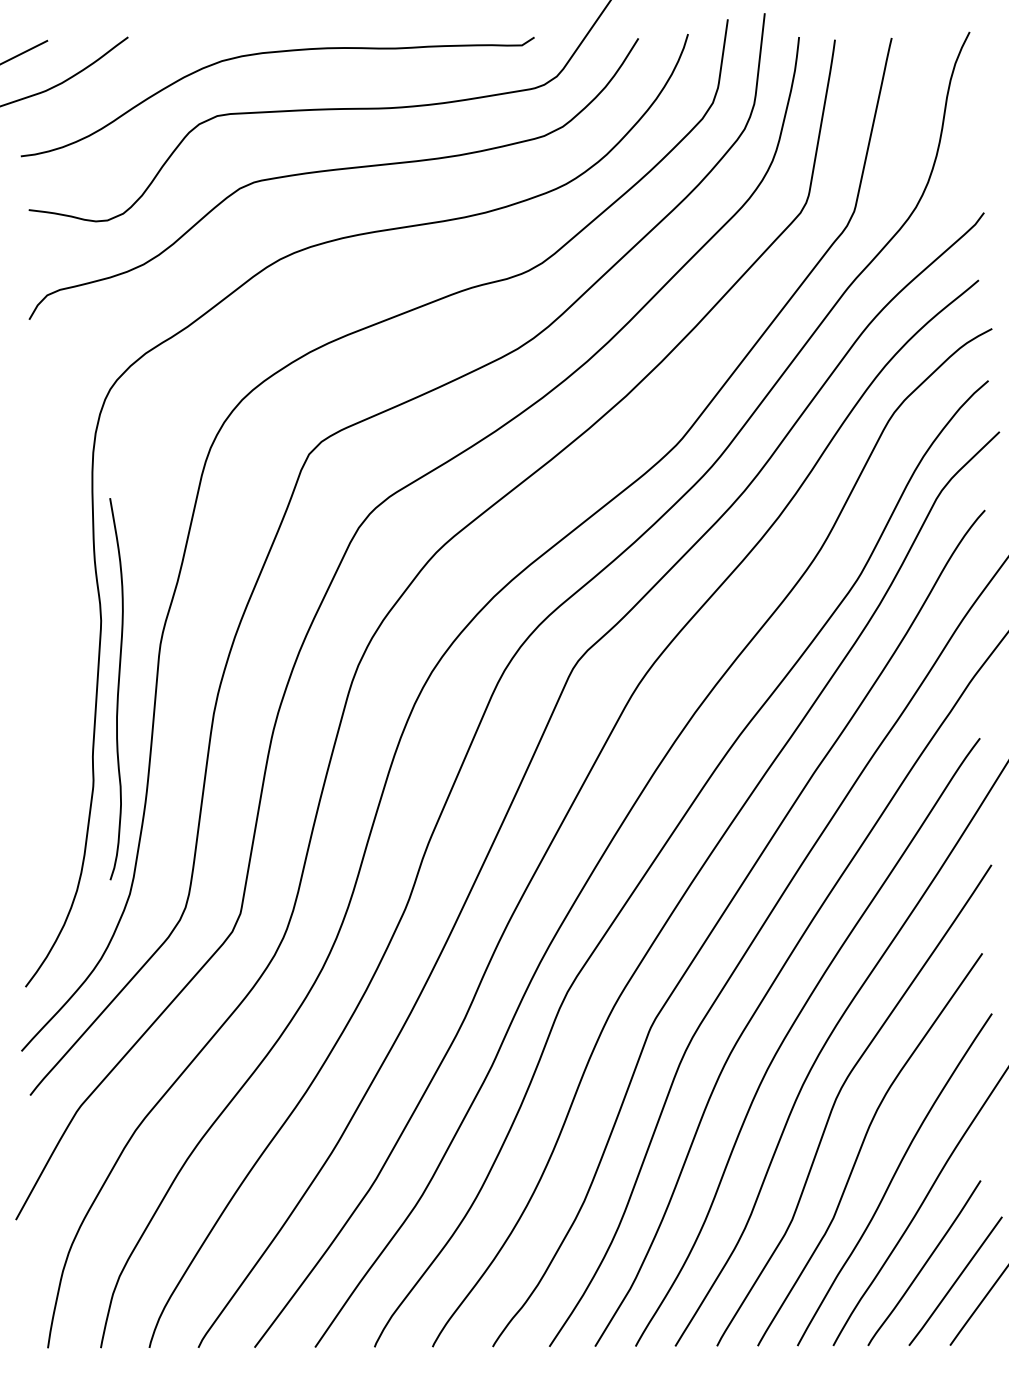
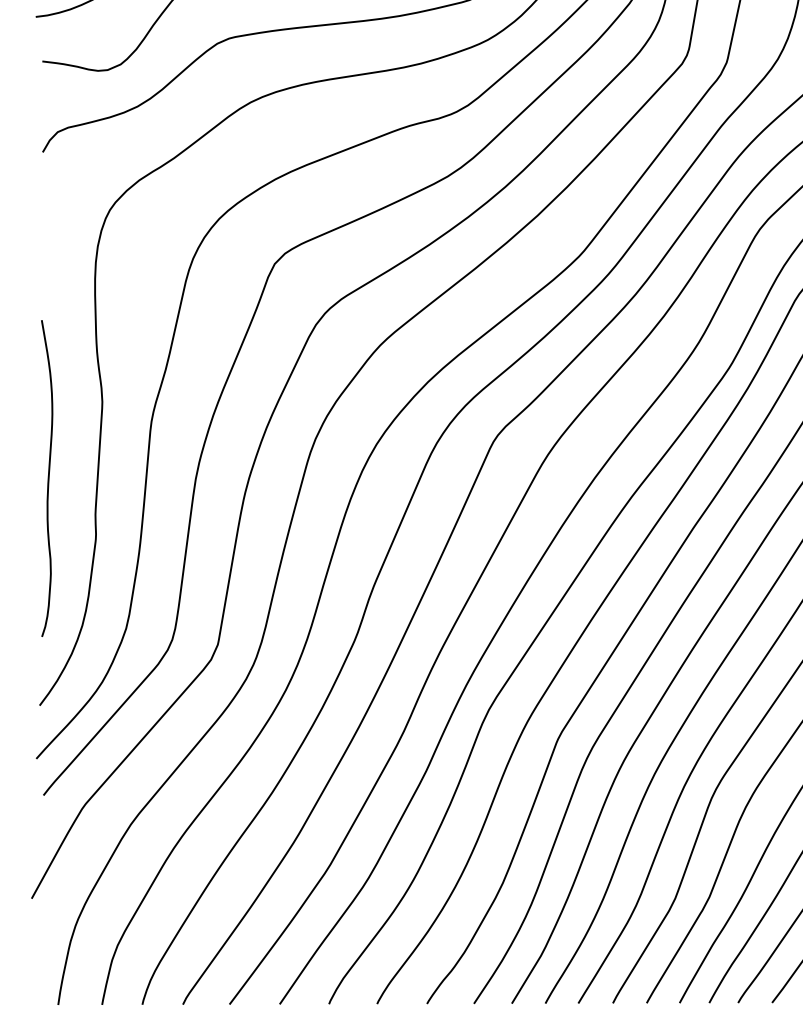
curve: (117, 689) -> (47, 478), moved

